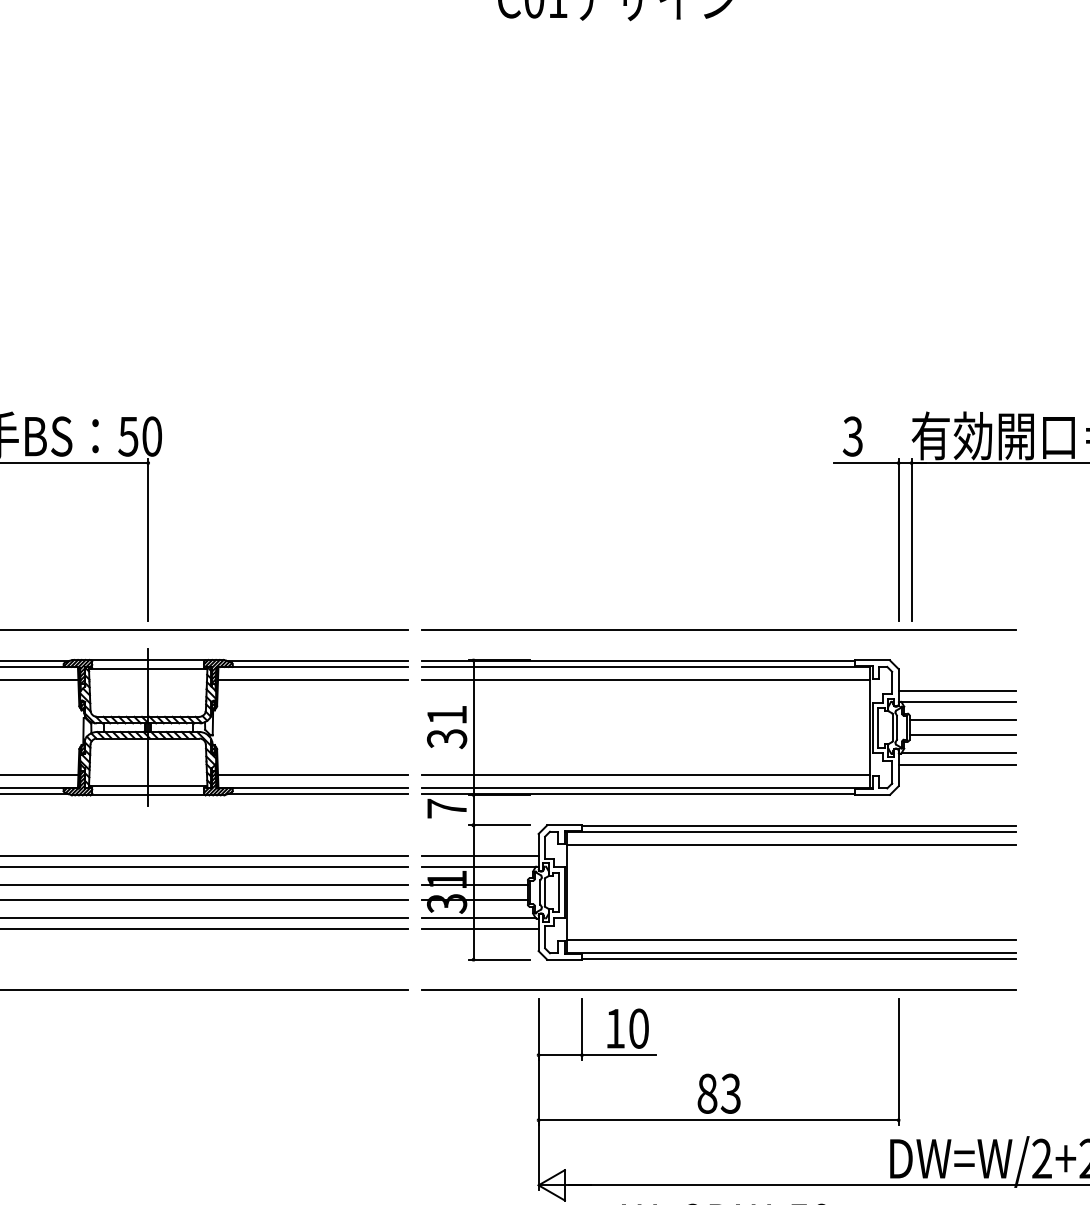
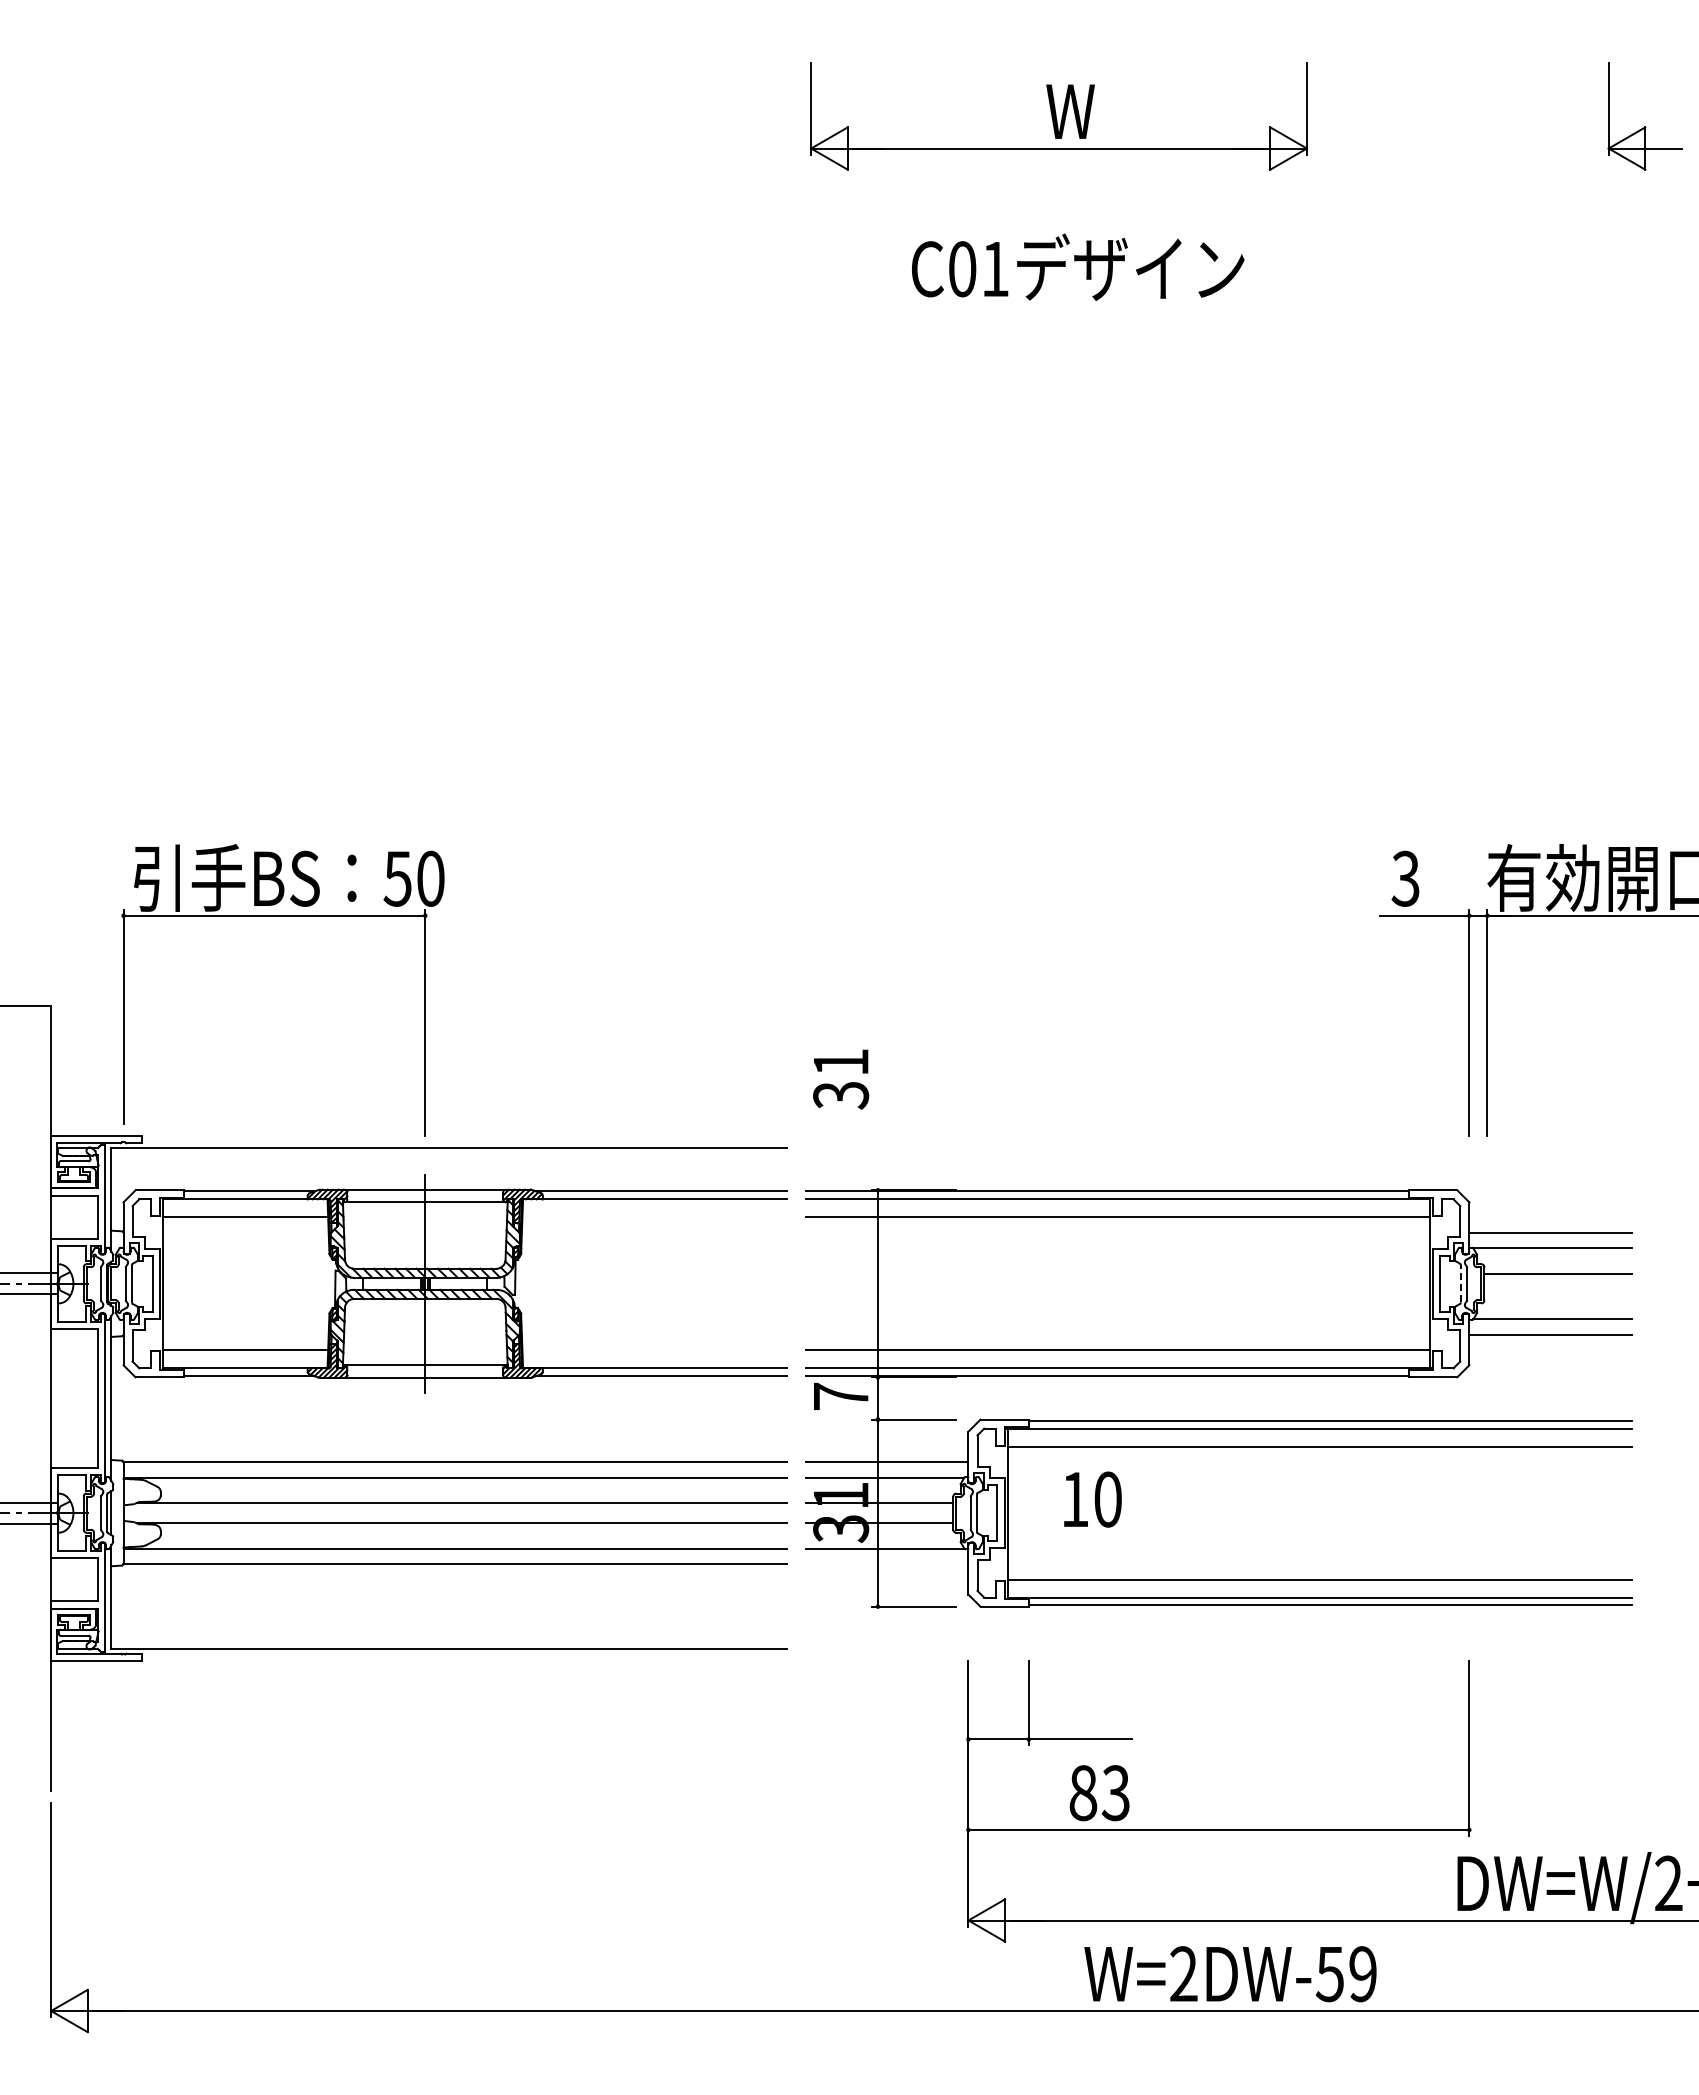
line: (718, 630) -> (1218, 1148), removed
line: (312, 680) -> (654, 1217), removed
text: (447, 727) -> (841, 1079), moved
line: (892, 727) -> (1460, 1283), solid -> dashed
line: (962, 735) -> (1558, 1294), removed
line: (312, 775) -> (654, 1350), removed
line: (479, 929) -> (886, 1564), removed
line: (718, 989) -> (1218, 1648), removed
text: (627, 1028) -> (1092, 1499), moved
text: (719, 1094) -> (1099, 1793), moved

